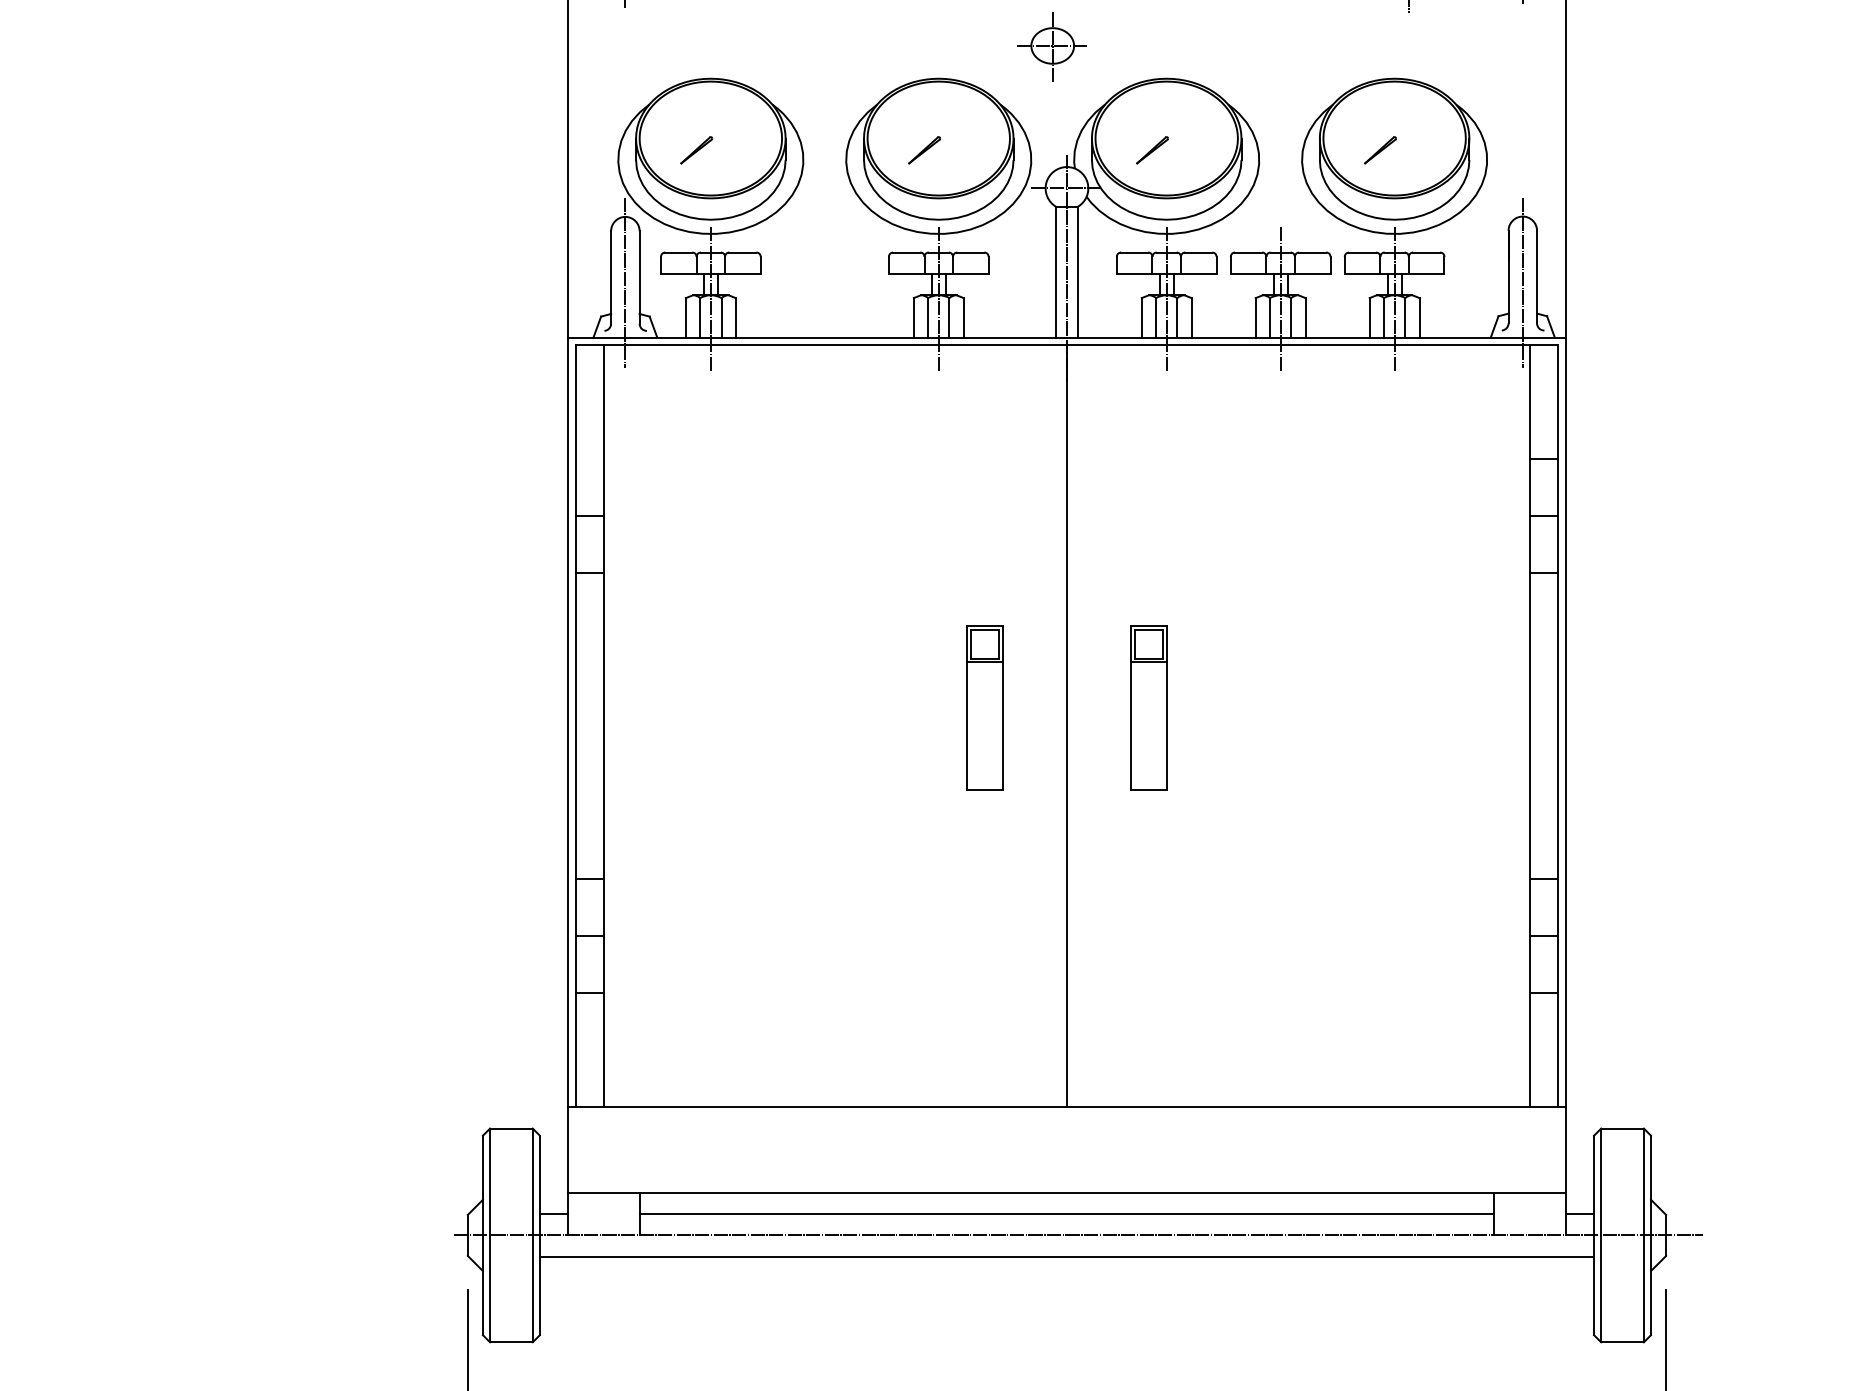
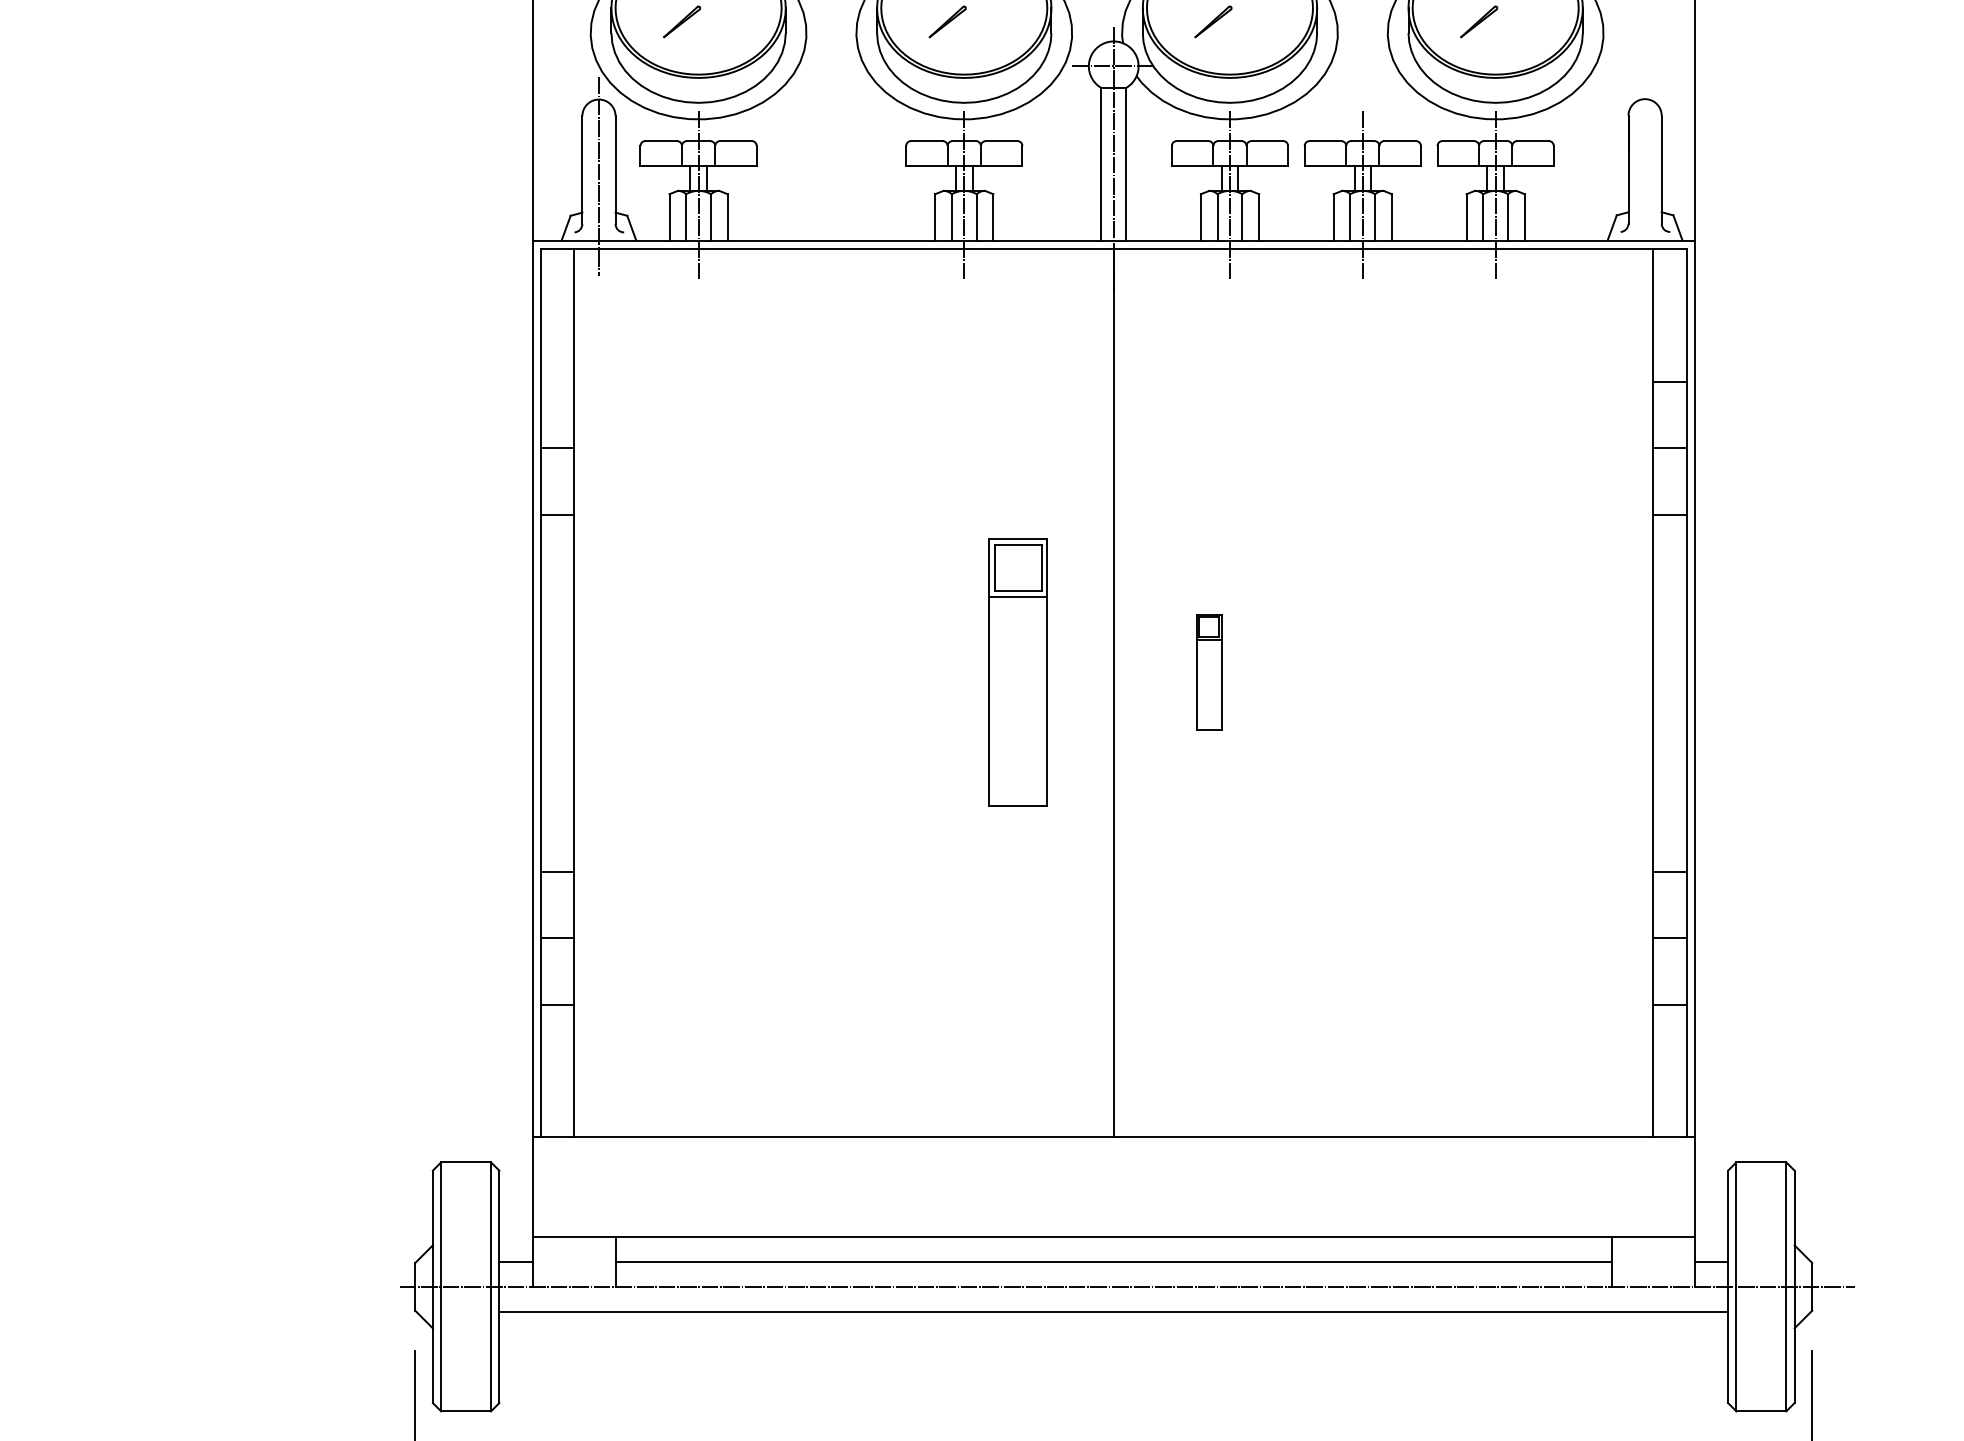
line: (1522, 282) -> (1644, 176), removed
part: (984, 707) -> (1017, 671), size x1.4
part: (1148, 707) -> (1208, 671), size x0.6

